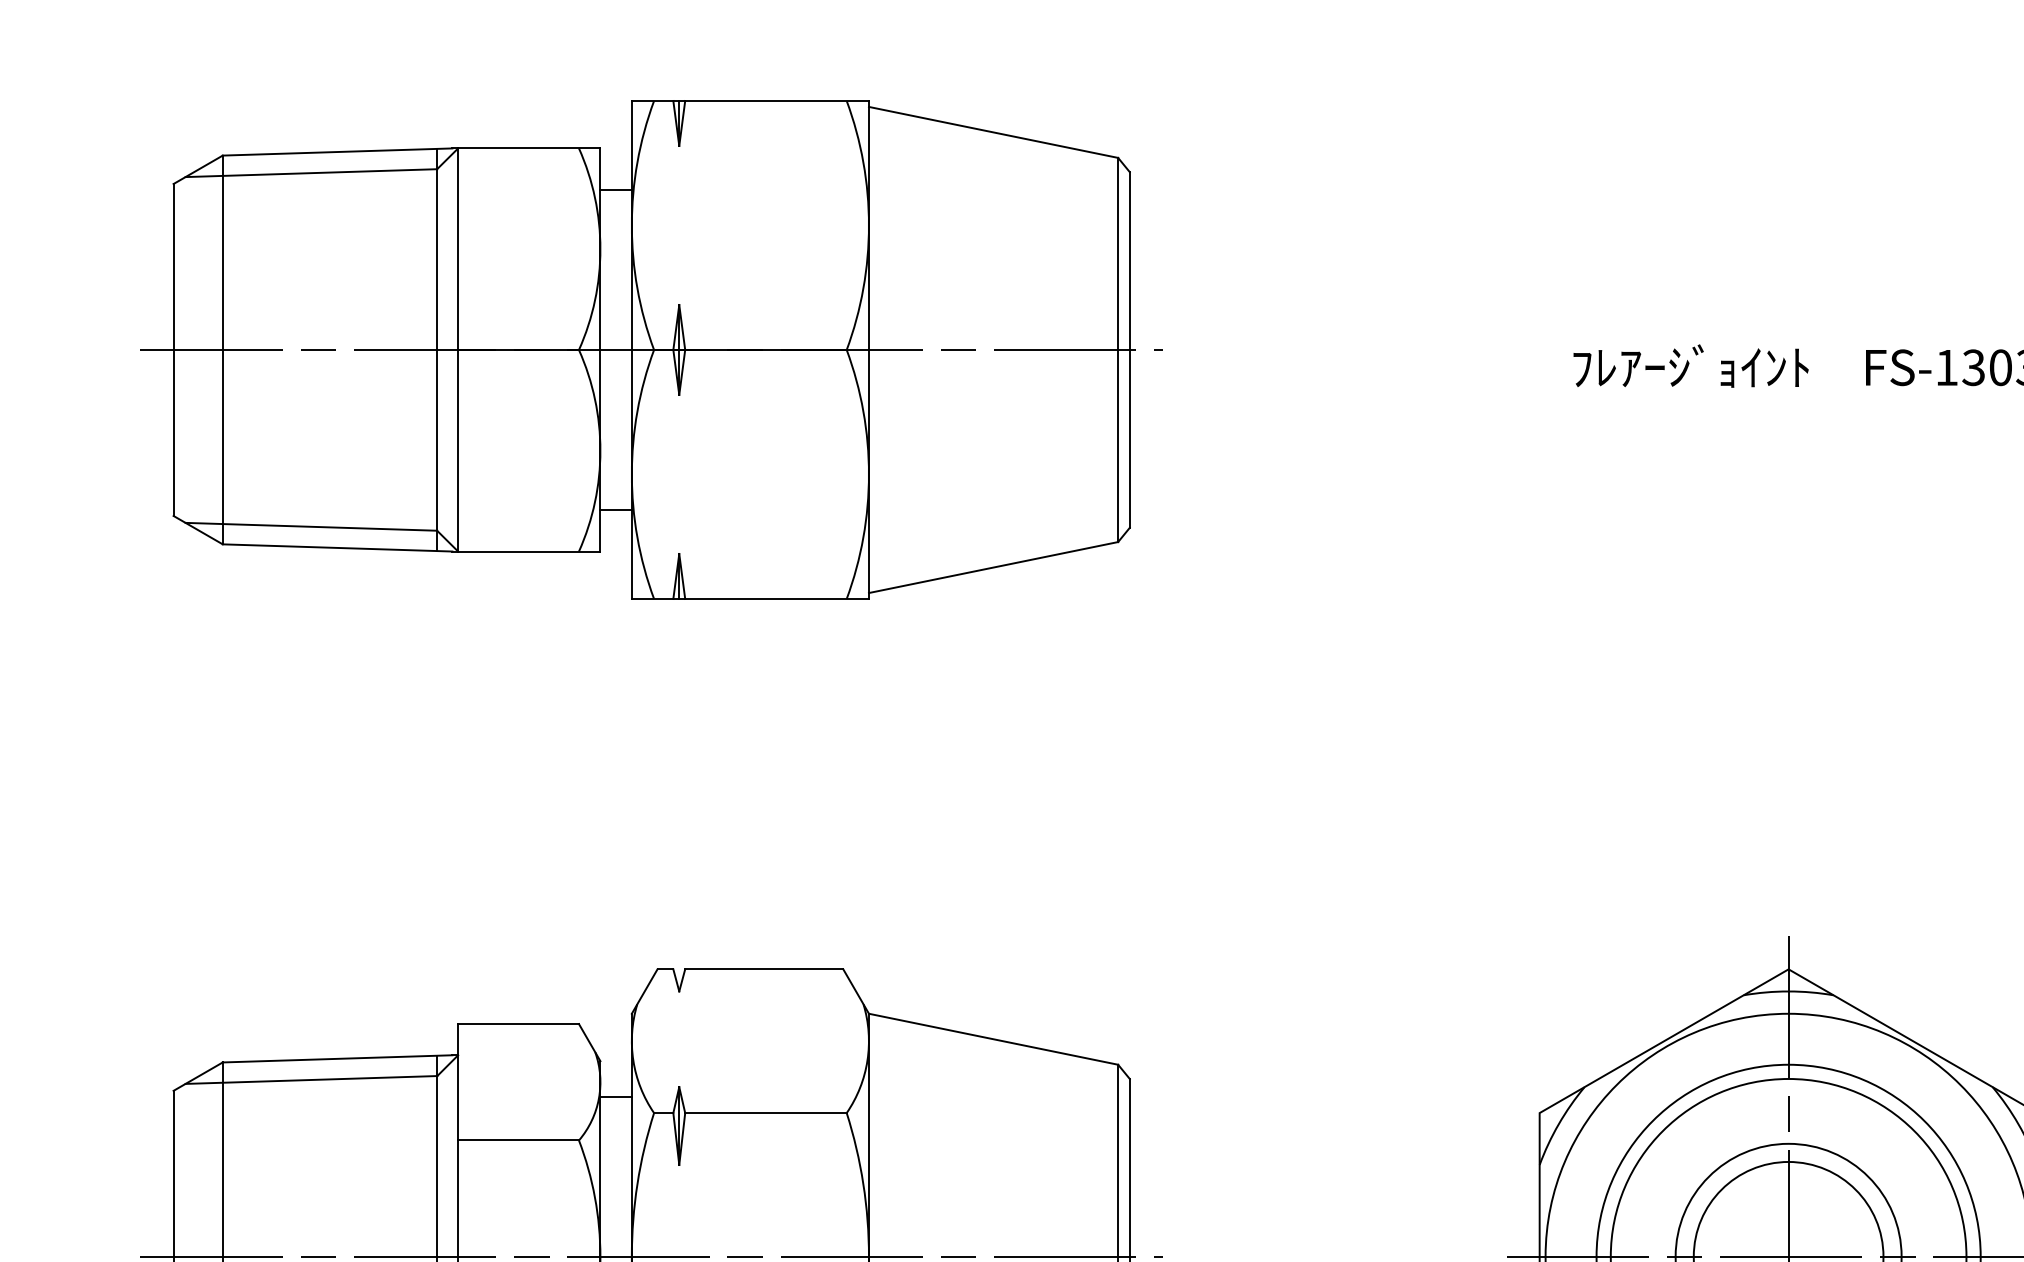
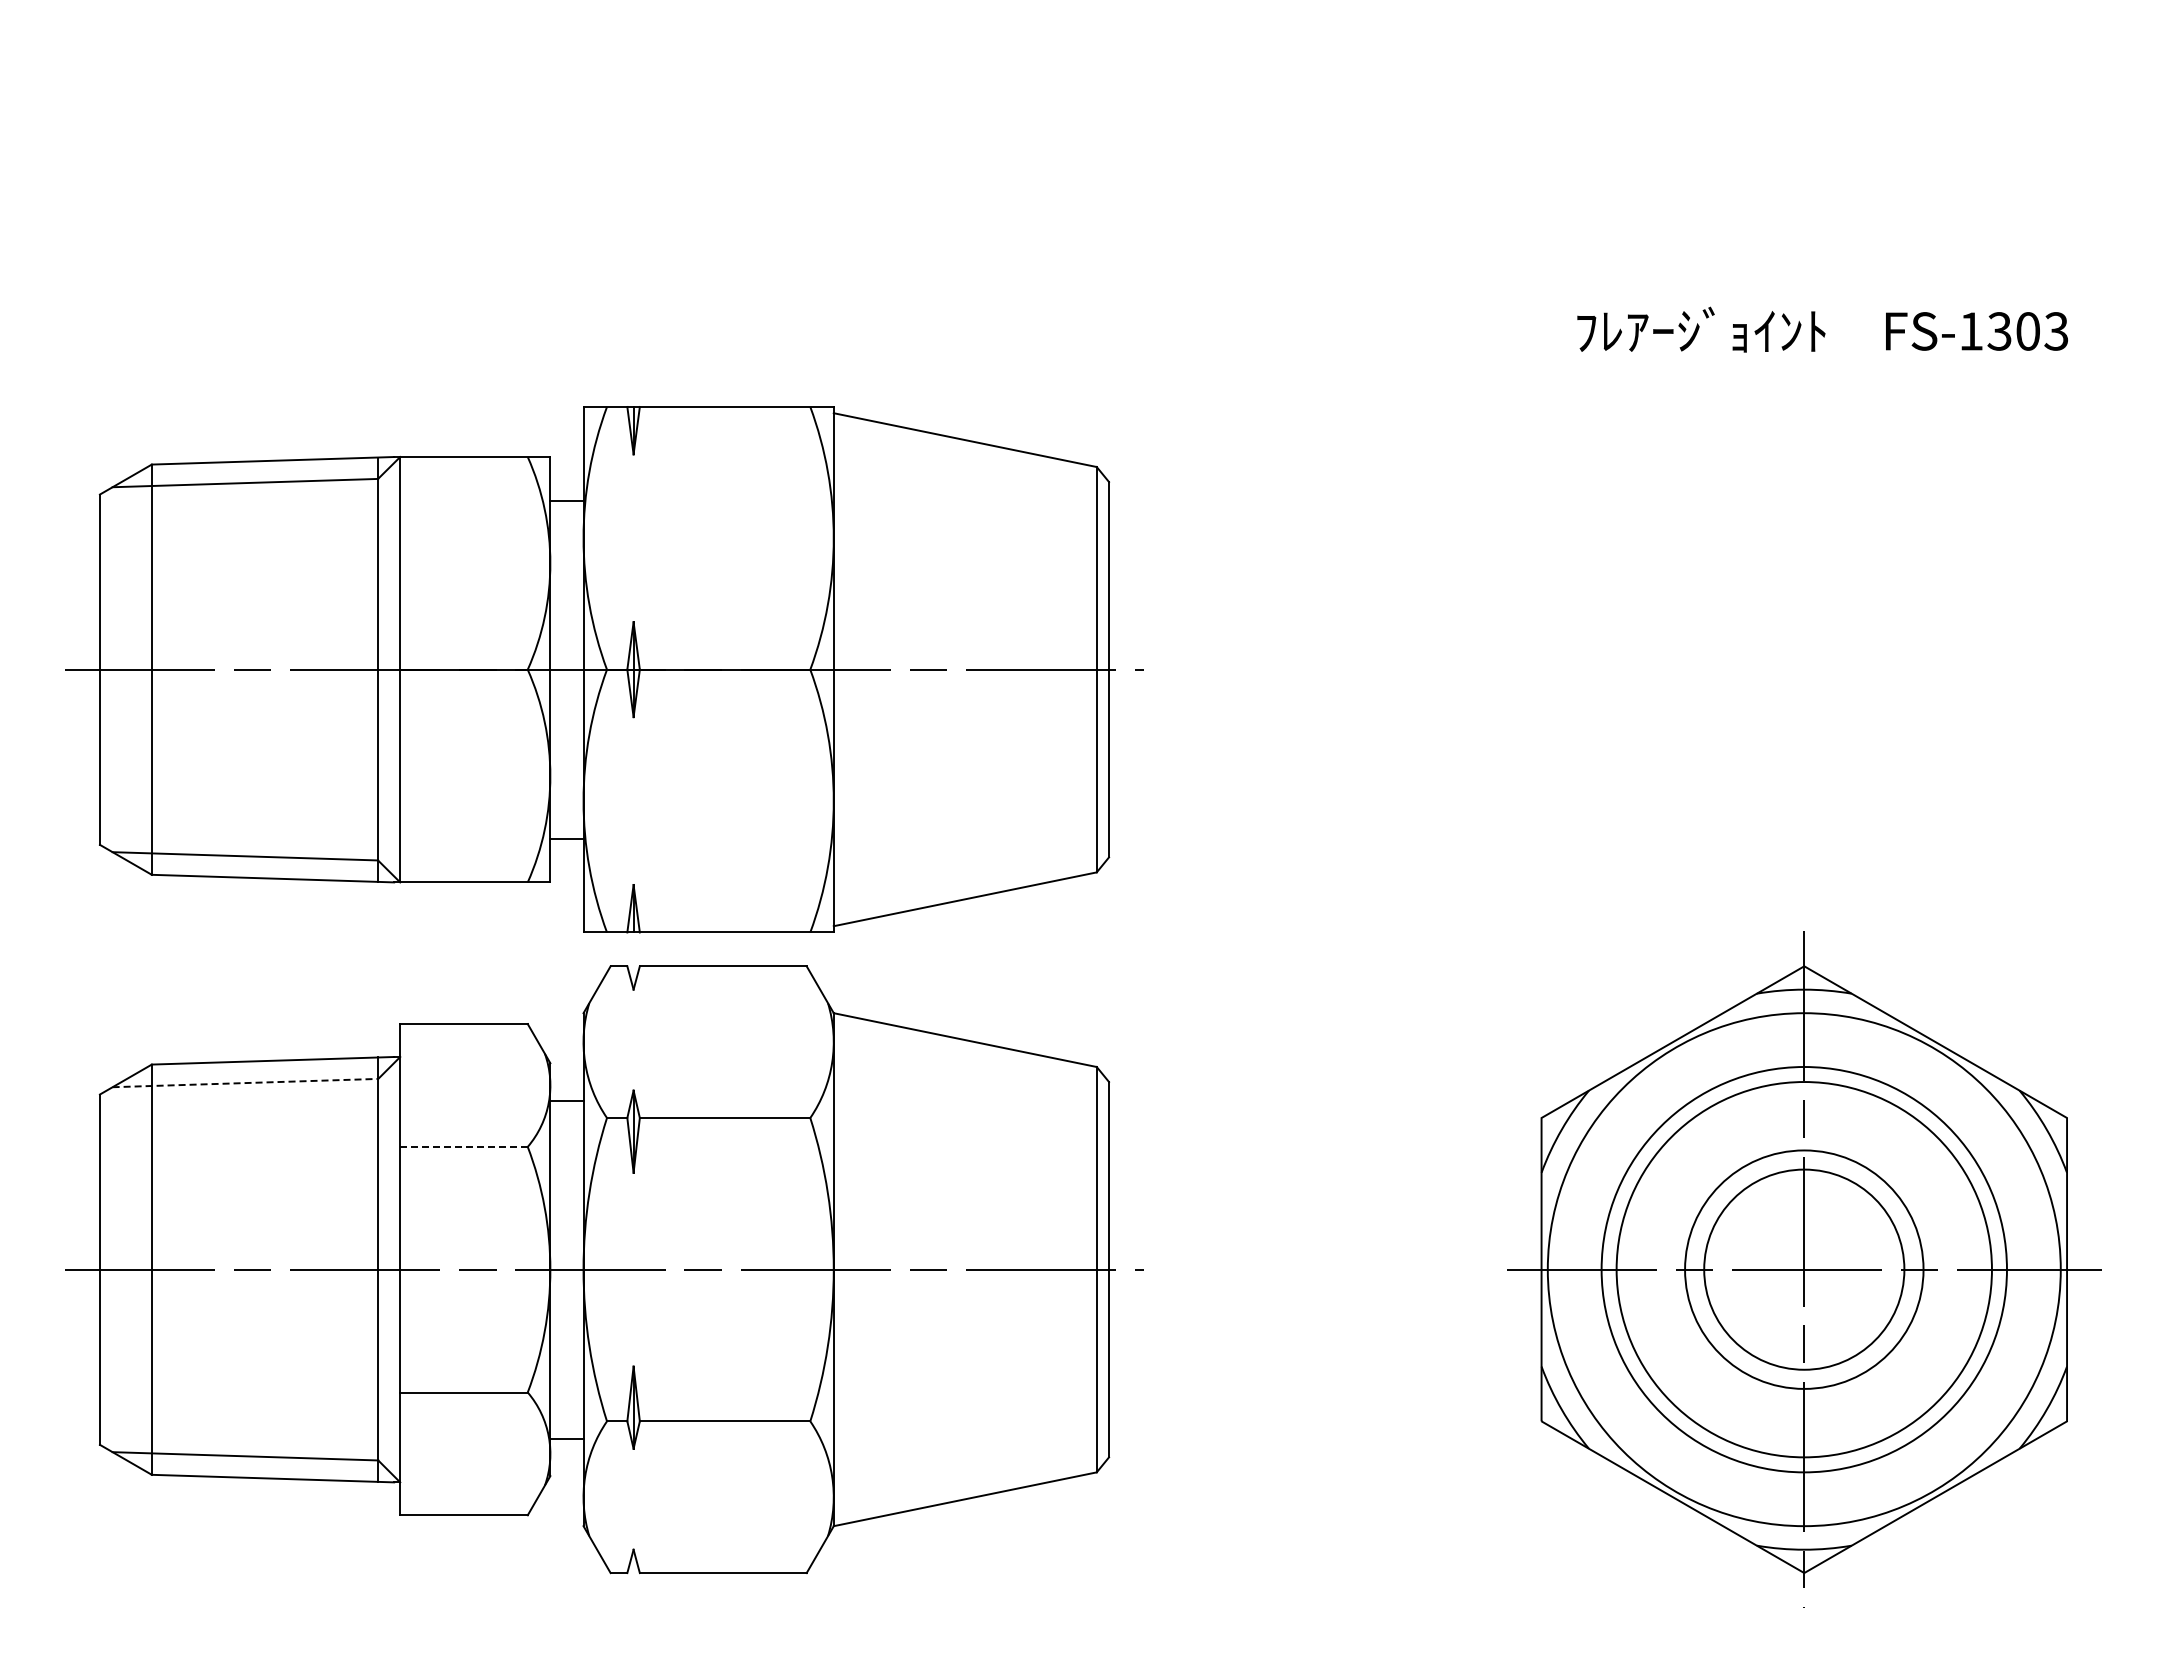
part: (651, 349) -> (604, 669), moved
line: (311, 1080) -> (245, 1083), solid -> dashed
line: (519, 1140) -> (464, 1146), solid -> dashed

